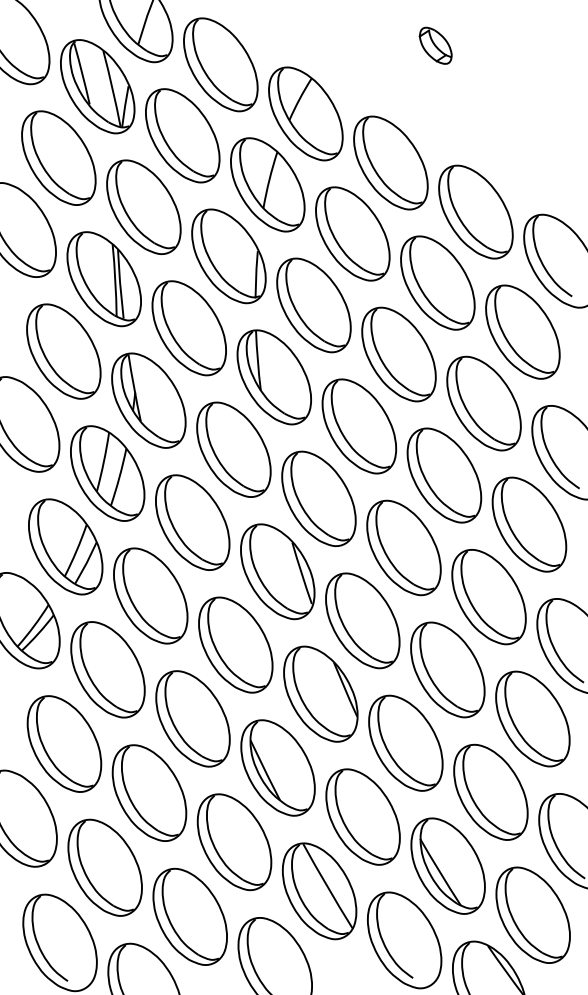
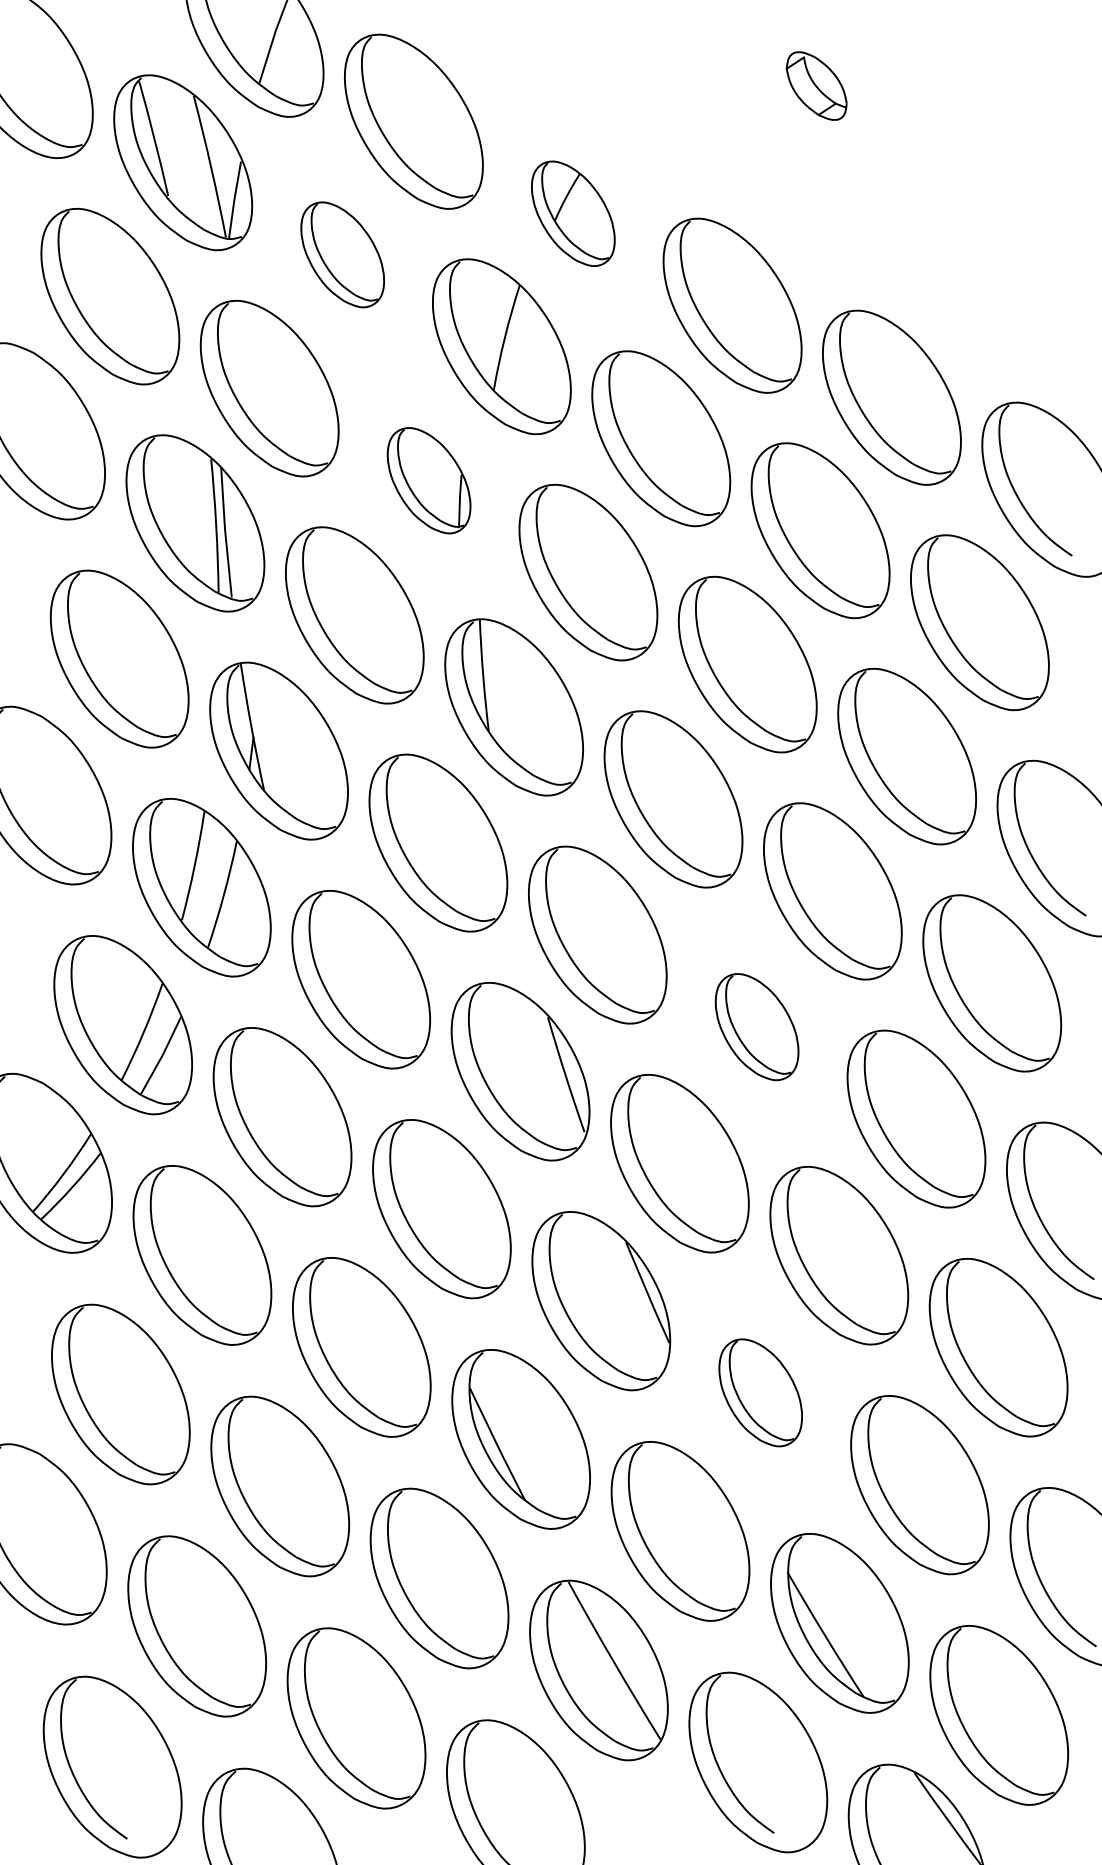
part: (305, 113) -> (572, 212), size x0.6
part: (182, 135) -> (342, 254), size x0.6
part: (228, 256) -> (428, 480), size x0.6
part: (403, 547) -> (756, 1026), size x0.6
part: (405, 742) -> (759, 1391), size x0.6

